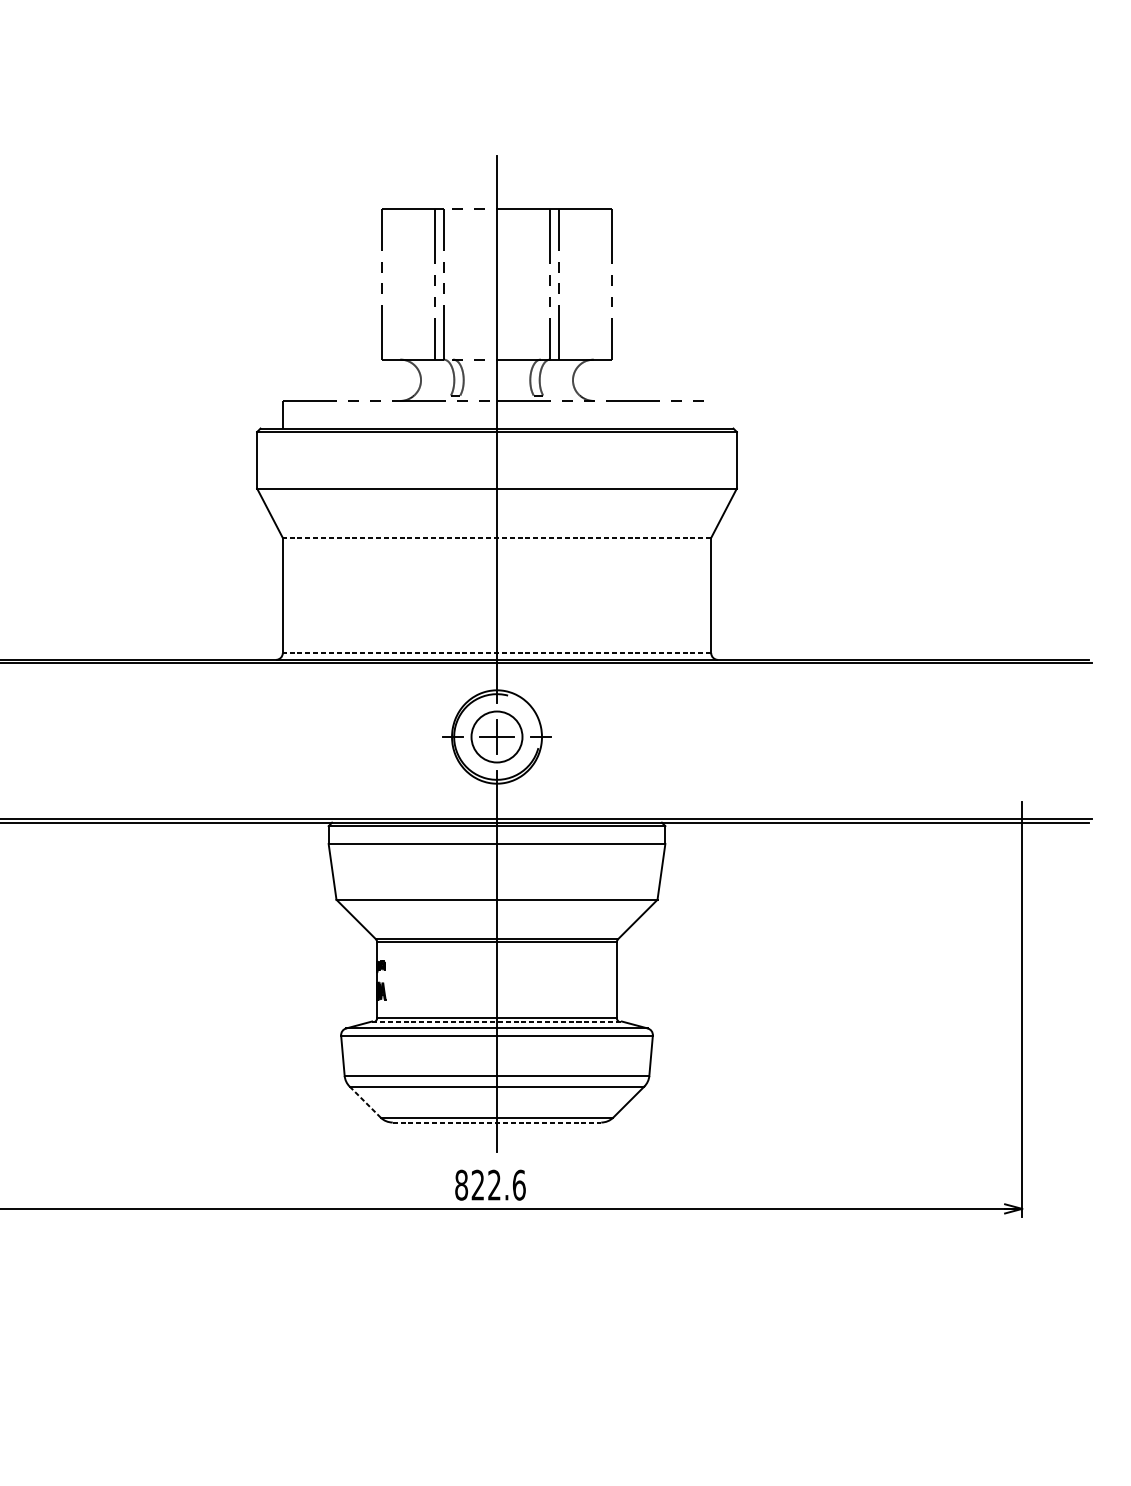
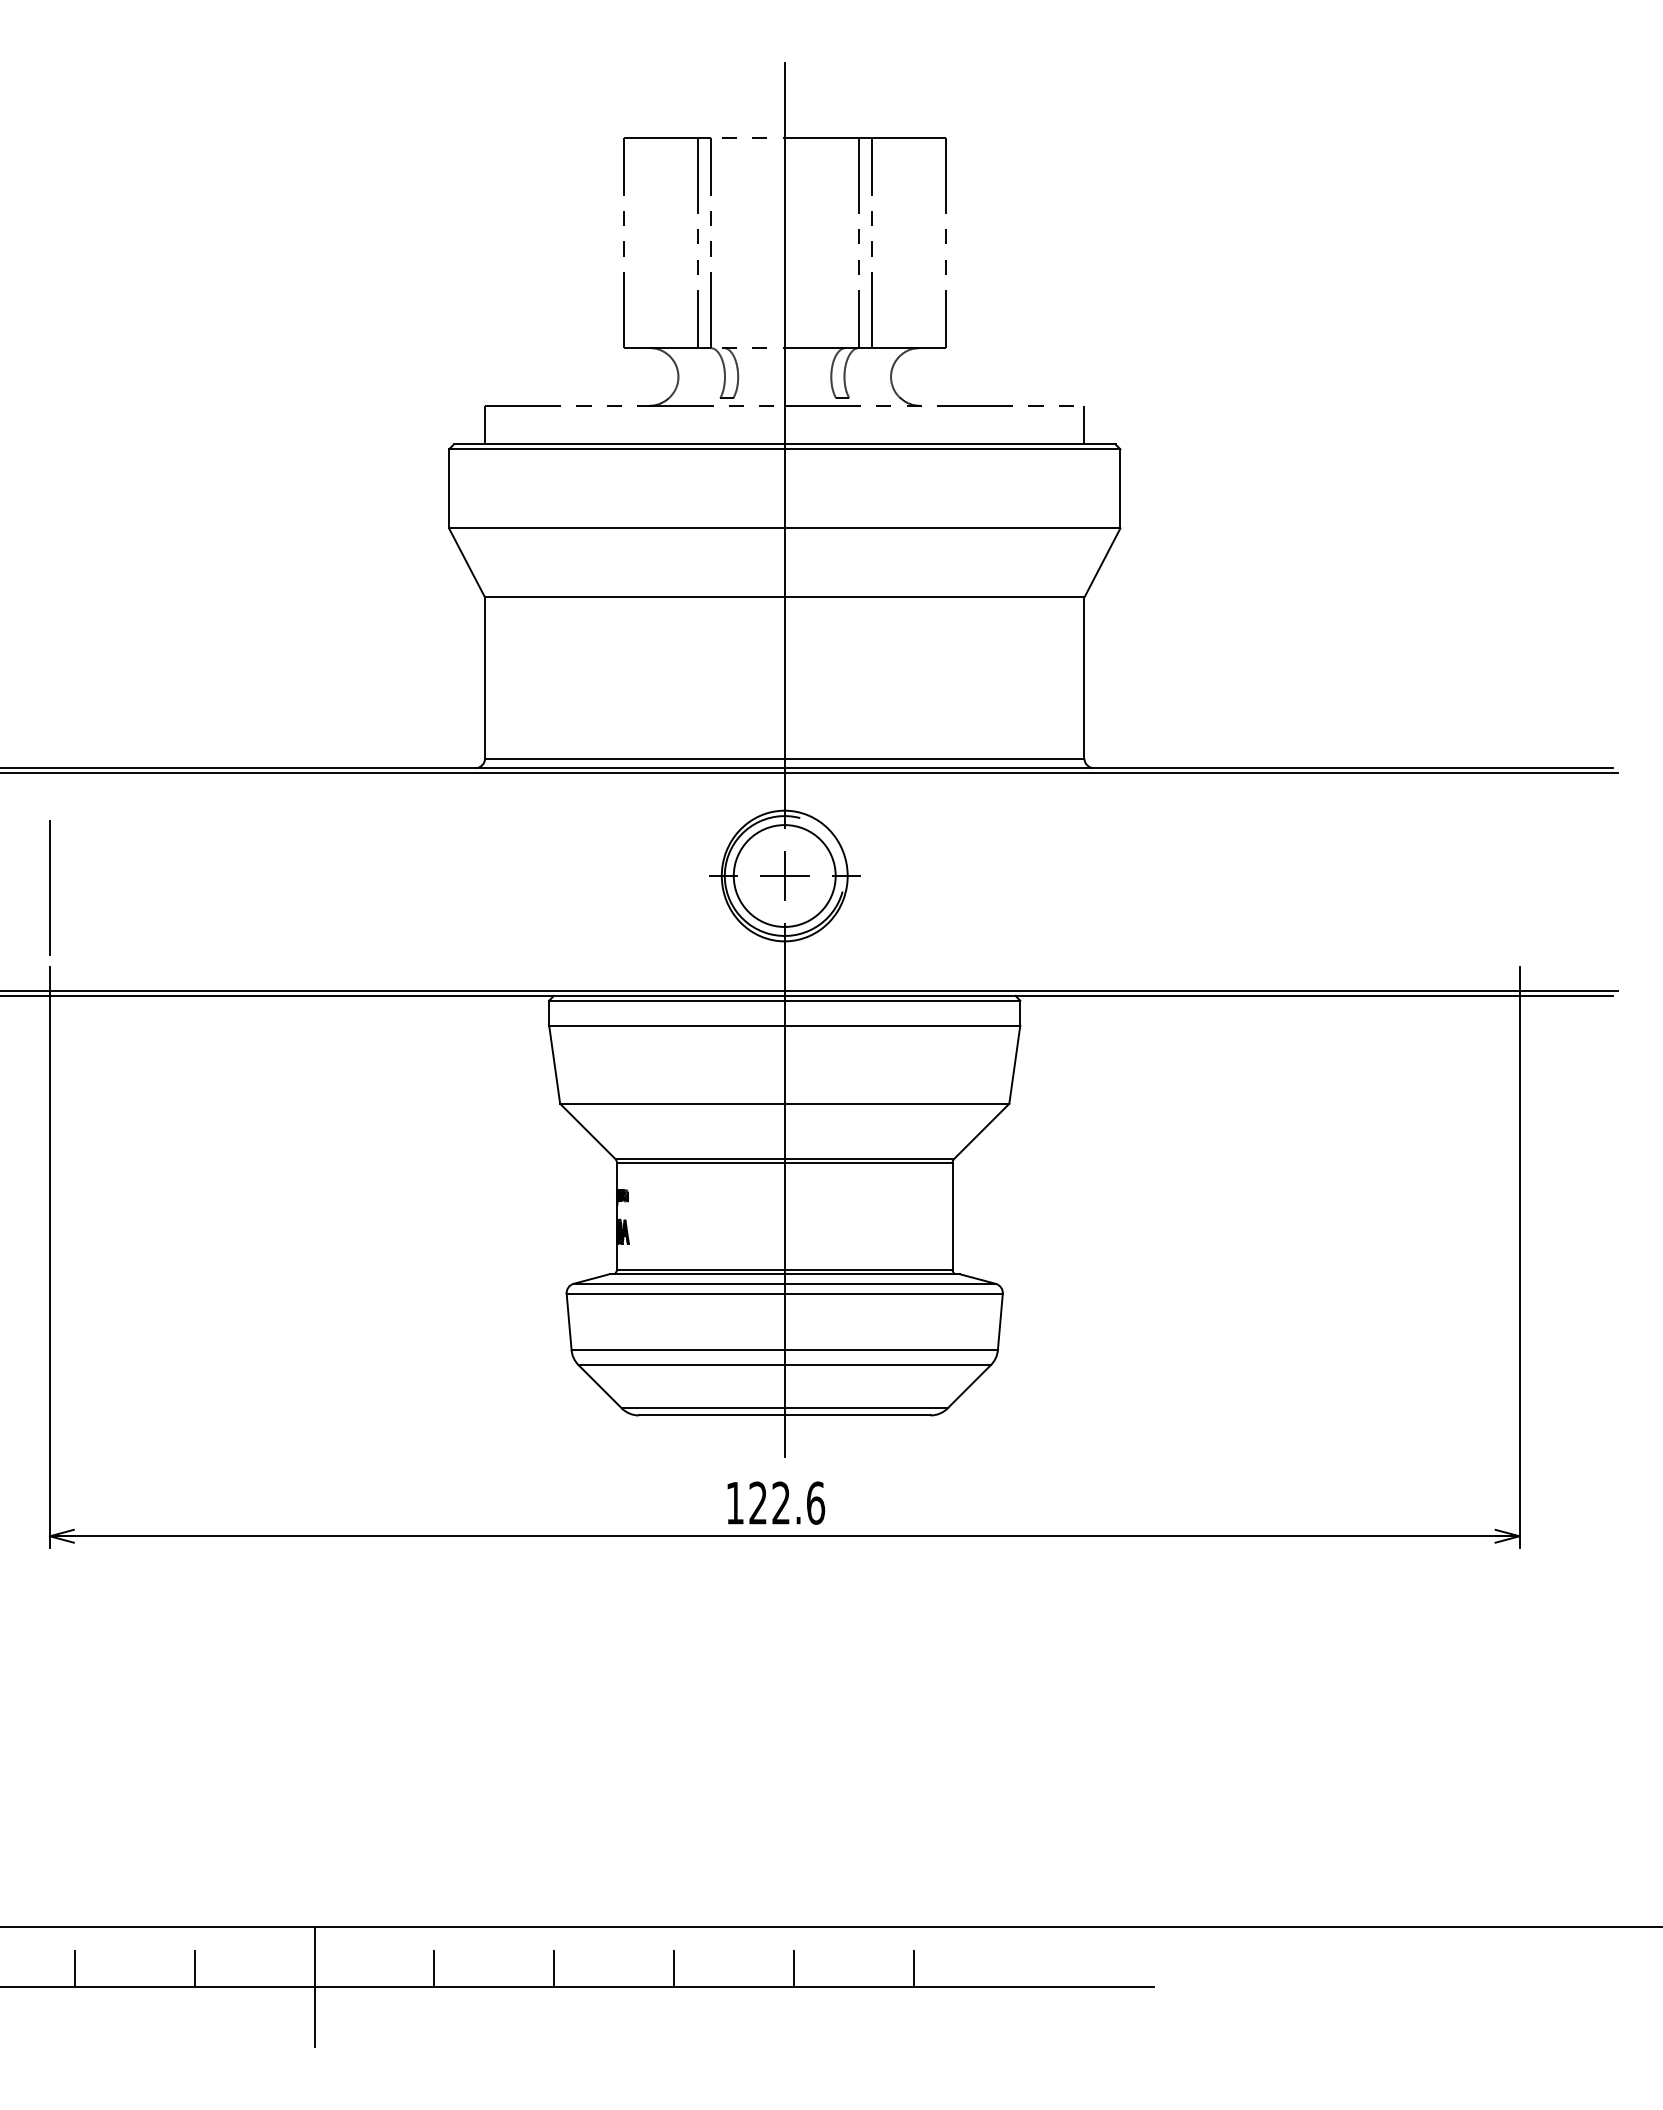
line: (711, 414) -> (1084, 424), added
line: (496, 537) -> (784, 597), dashed -> solid
line: (496, 653) -> (784, 758), dashed -> solid
circle: (496, 736) -> (784, 875), size x1.43
line: (496, 1021) -> (784, 1274), dashed -> solid
line: (365, 1101) -> (600, 1386), dashed -> solid
line: (496, 1122) -> (784, 1415), dashed -> solid
text: (461, 1184) -> (735, 1502), 822.6 -> 122.6

